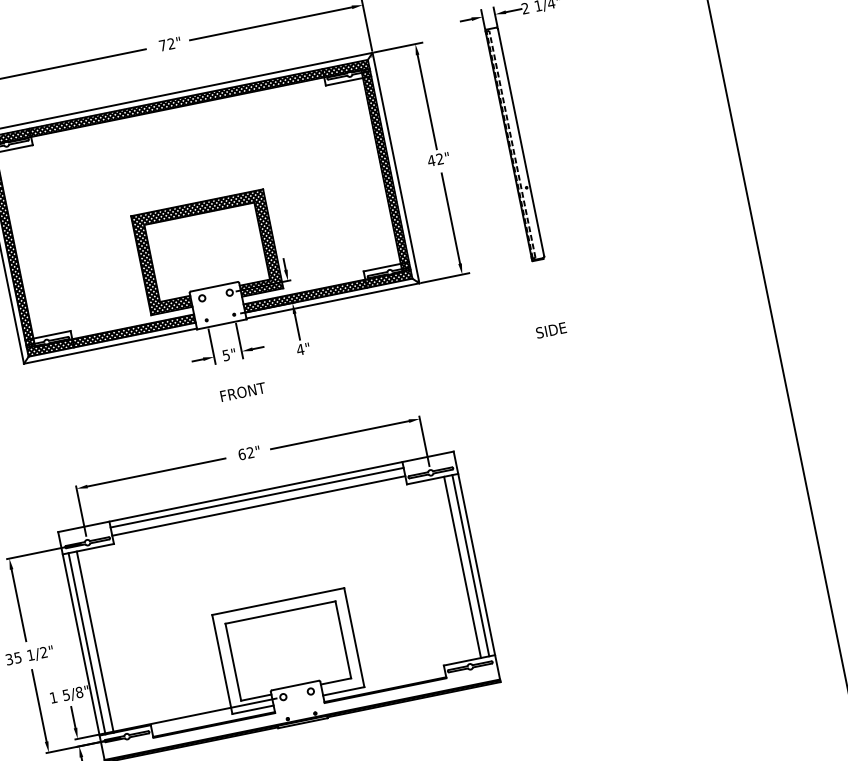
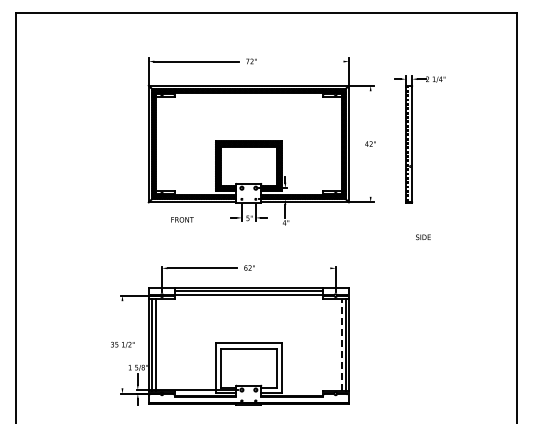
line: (270, 23) -> (302, 61), removed
line: (426, 101) -> (370, 114), removed
line: (450, 217) -> (370, 173), removed
text: (551, 330) -> (423, 237), moved
text: (242, 391) -> (182, 219), moved
line: (340, 435) -> (295, 268), removed
line: (461, 567) -> (341, 344), solid -> dashed
line: (19, 605) -> (122, 319), removed
line: (39, 706) -> (122, 370), removed

